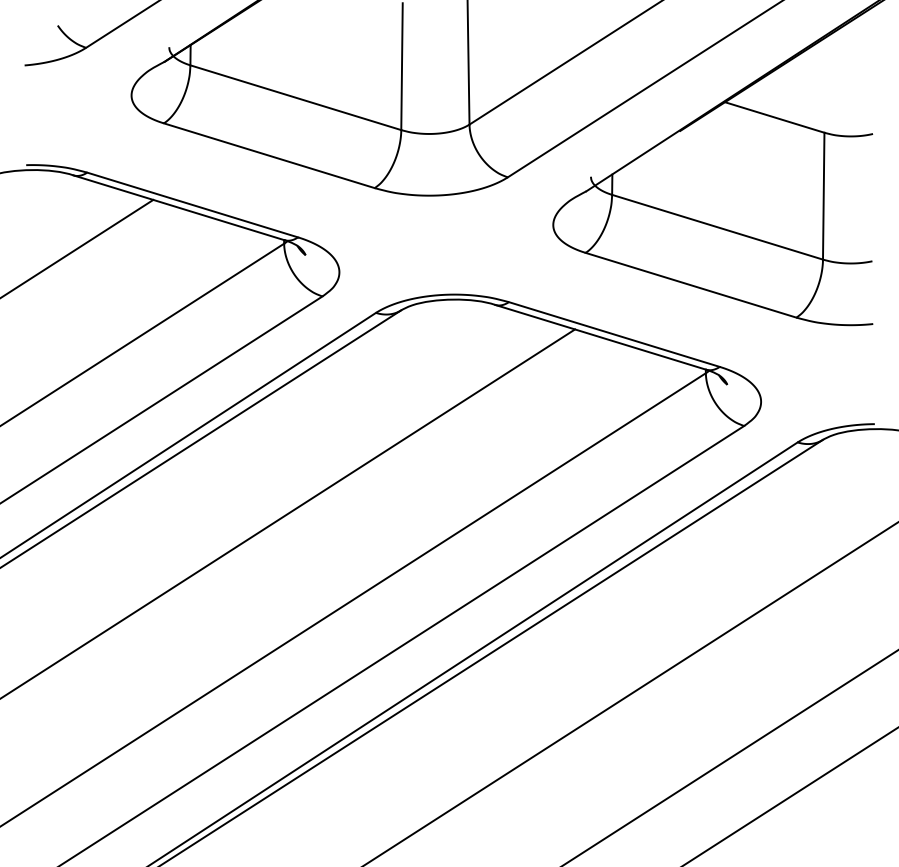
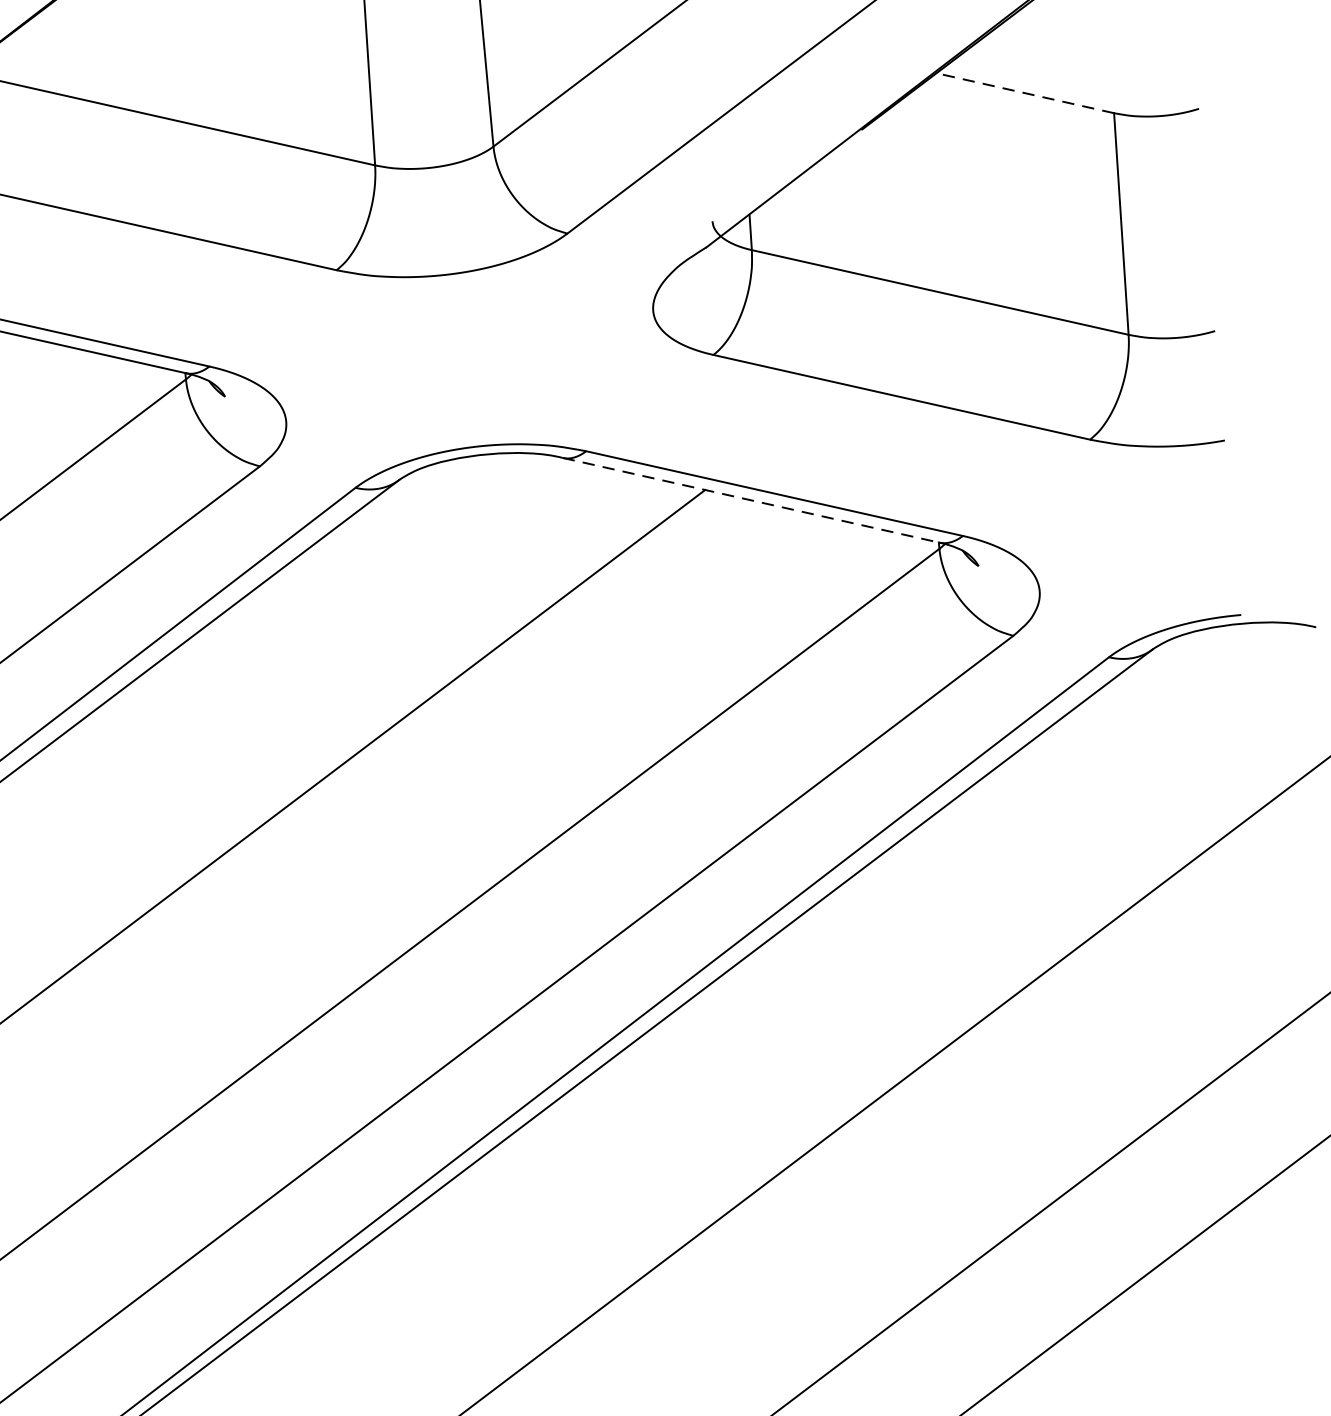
line: (774, 117) -> (1024, 93), solid -> dashed
line: (601, 337) -> (752, 500), solid -> dashed

